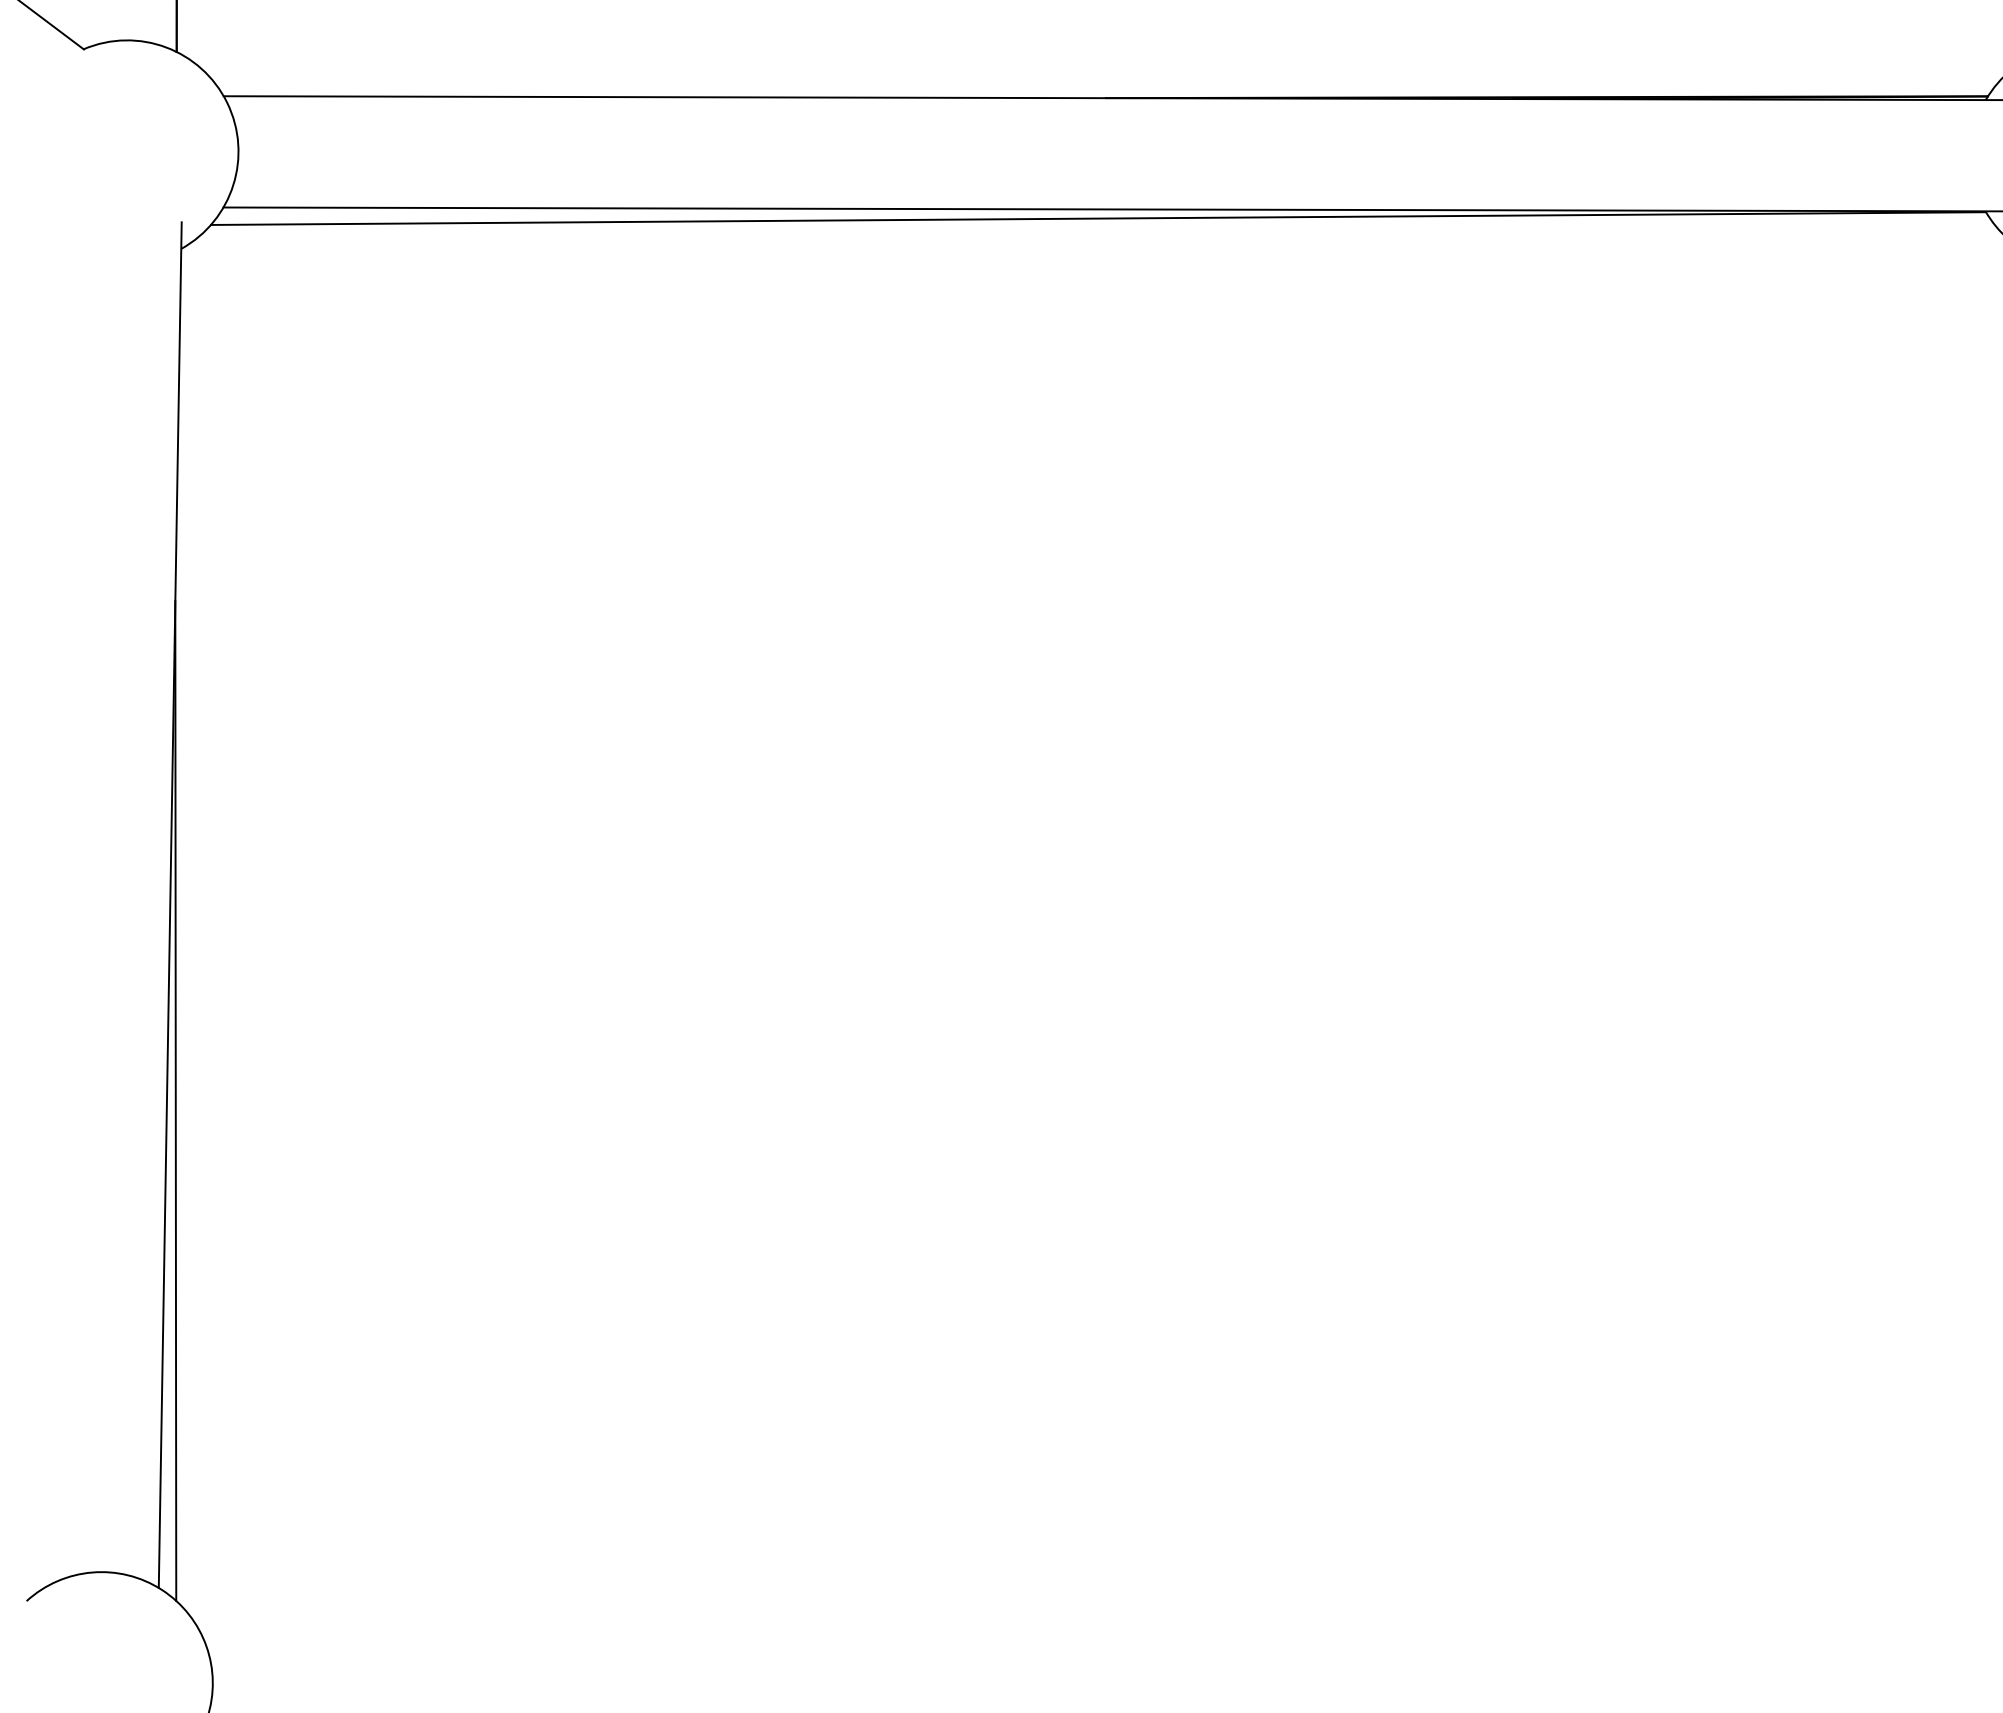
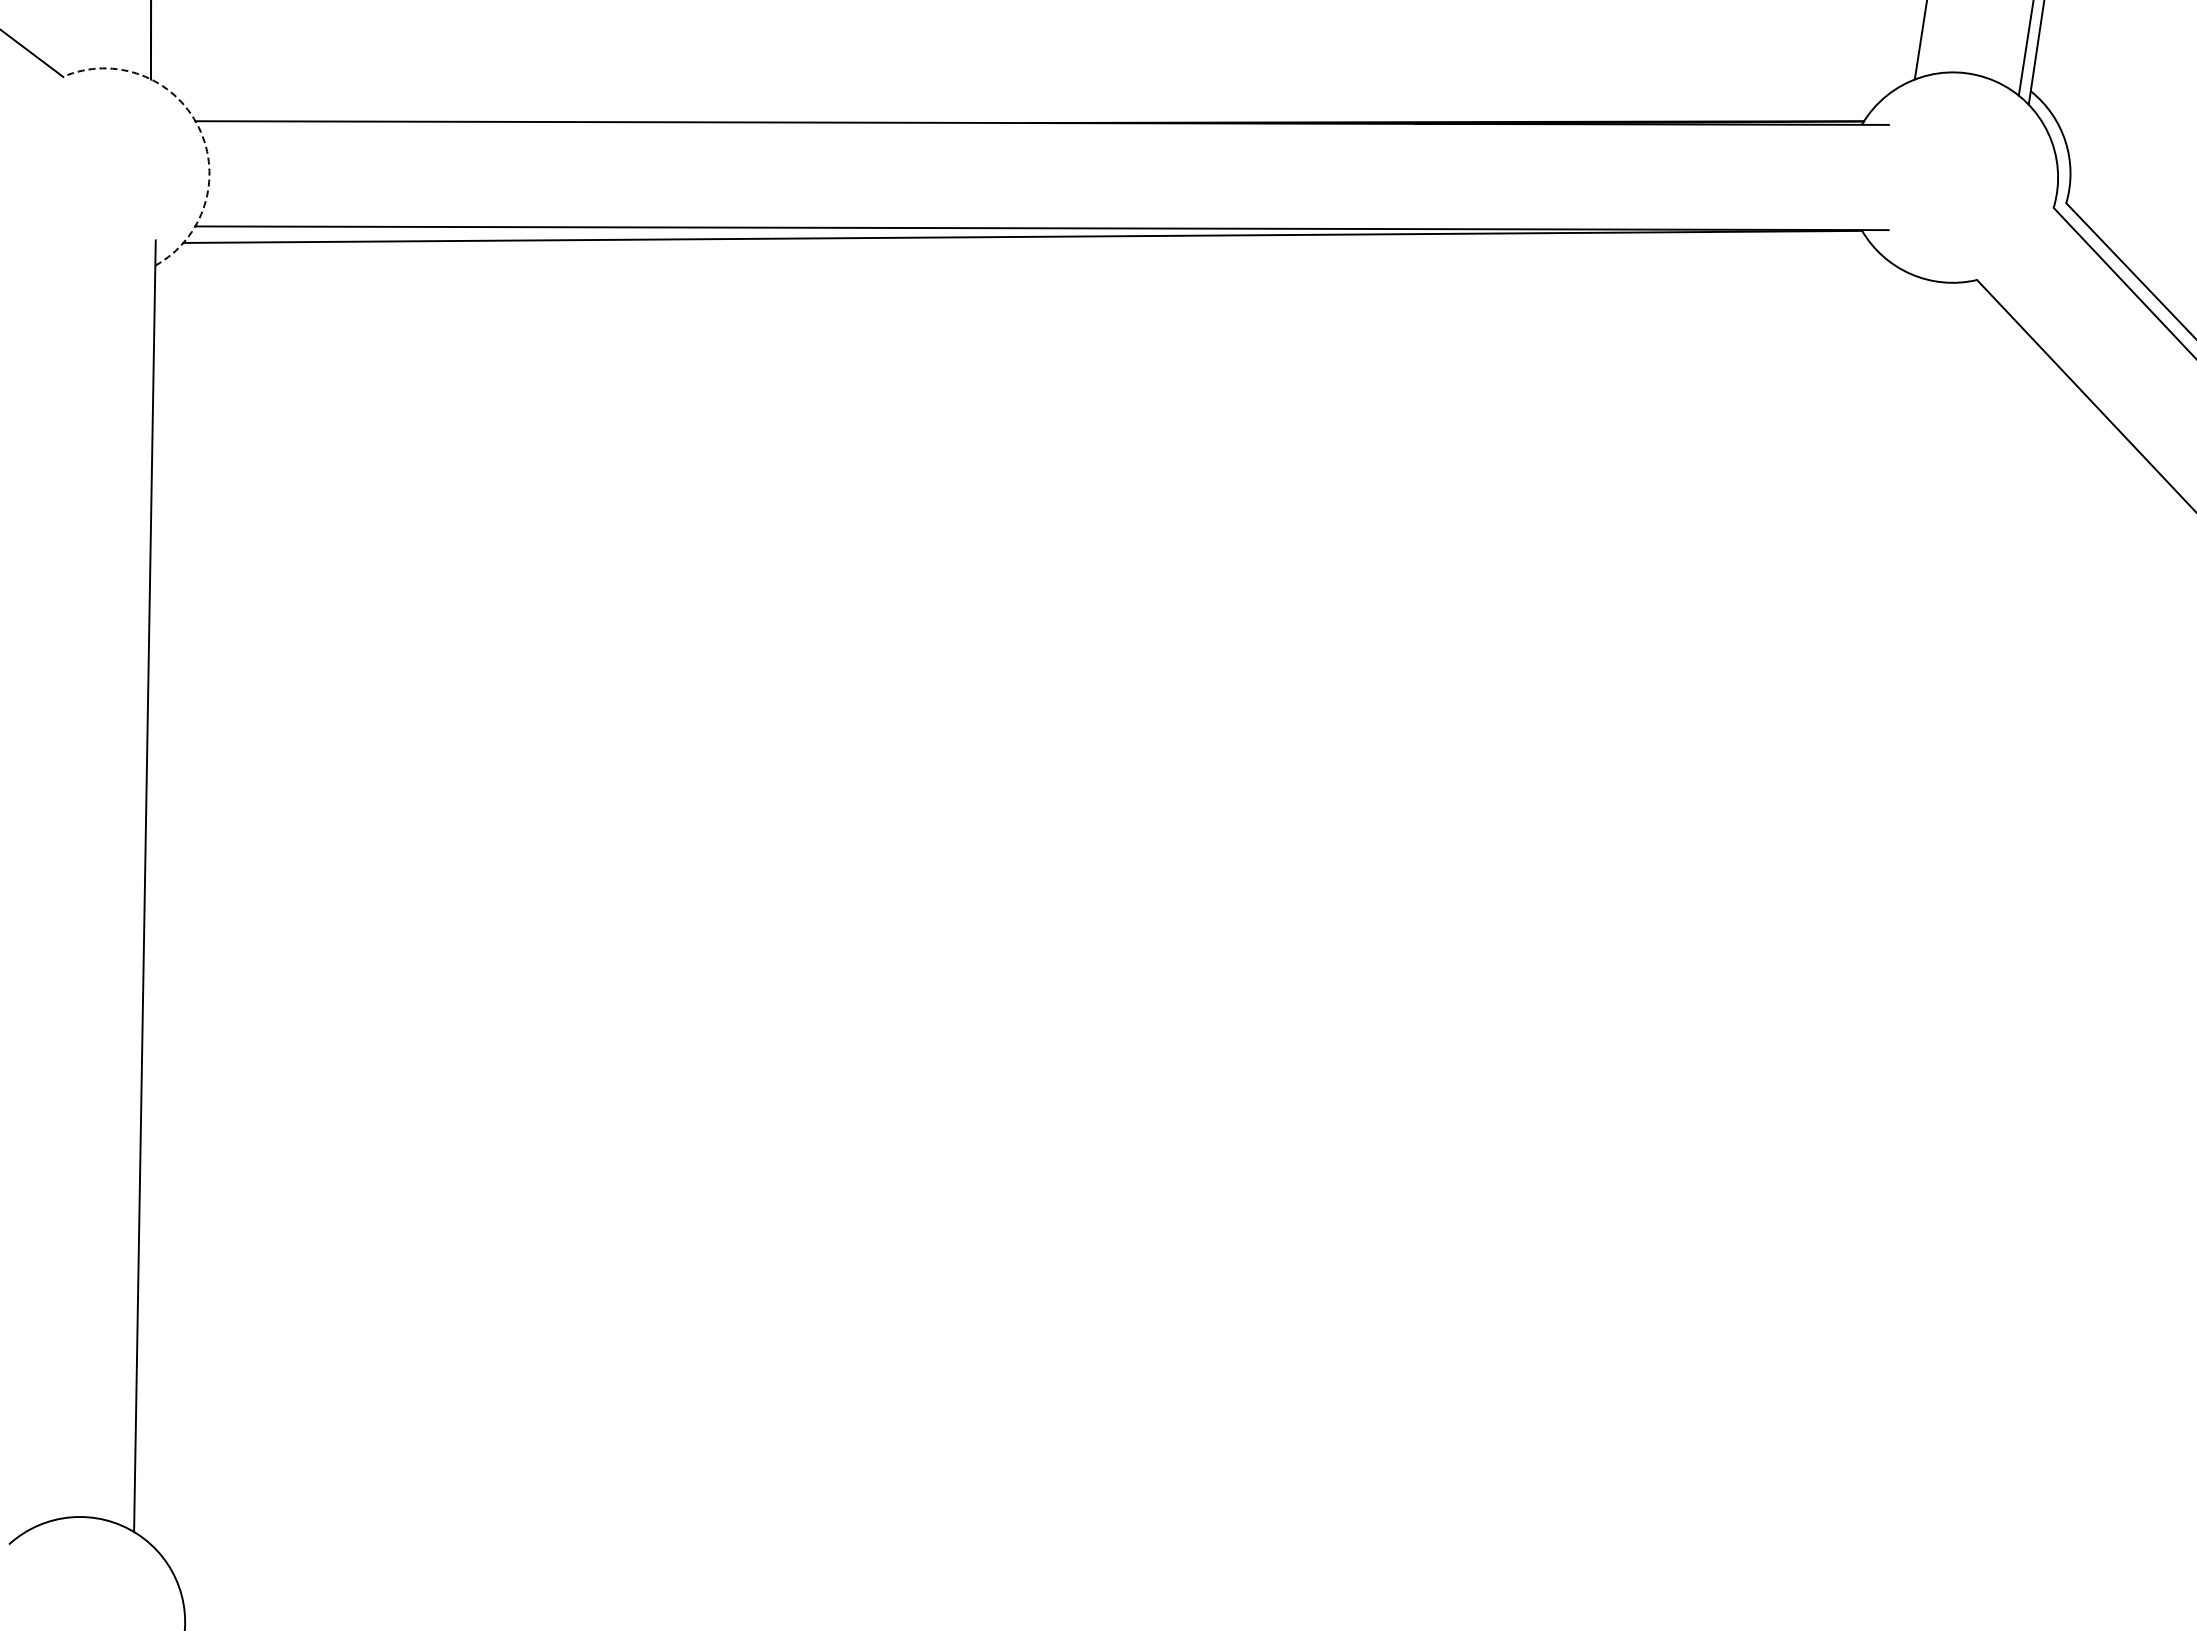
arc: (226, 102) -> (198, 127), solid -> dashed
line: (175, 1101) -> (149, 1071), removed

